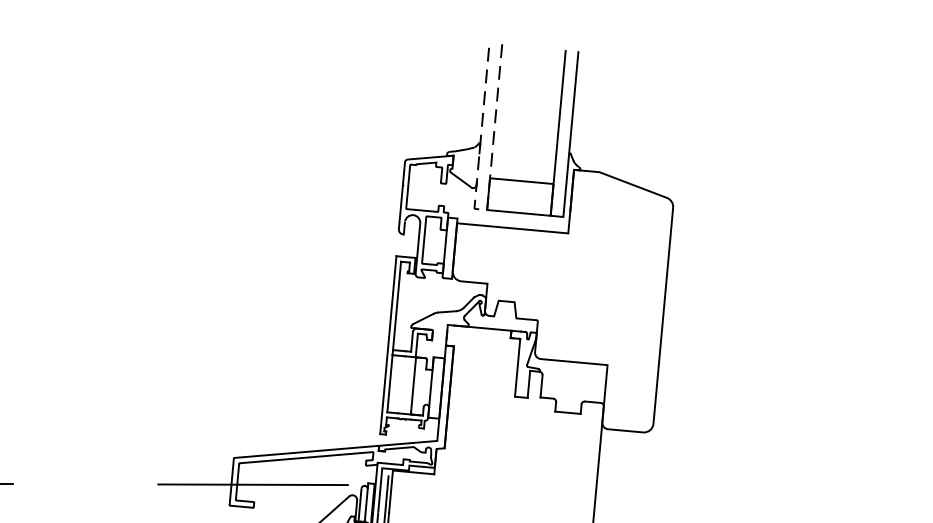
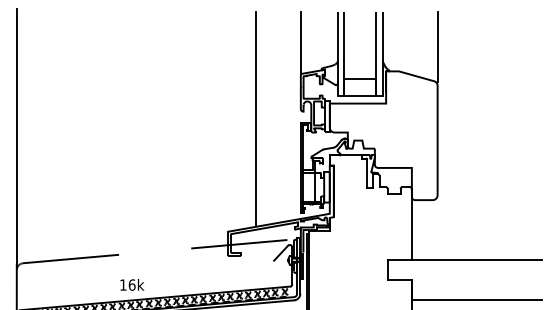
line: (410, 97) -> (300, 42), added
line: (679, 129) -> (437, 46), added
line: (479, 209) -> (340, 95), dashed -> solid
line: (307, 239) -> (255, 118), added

